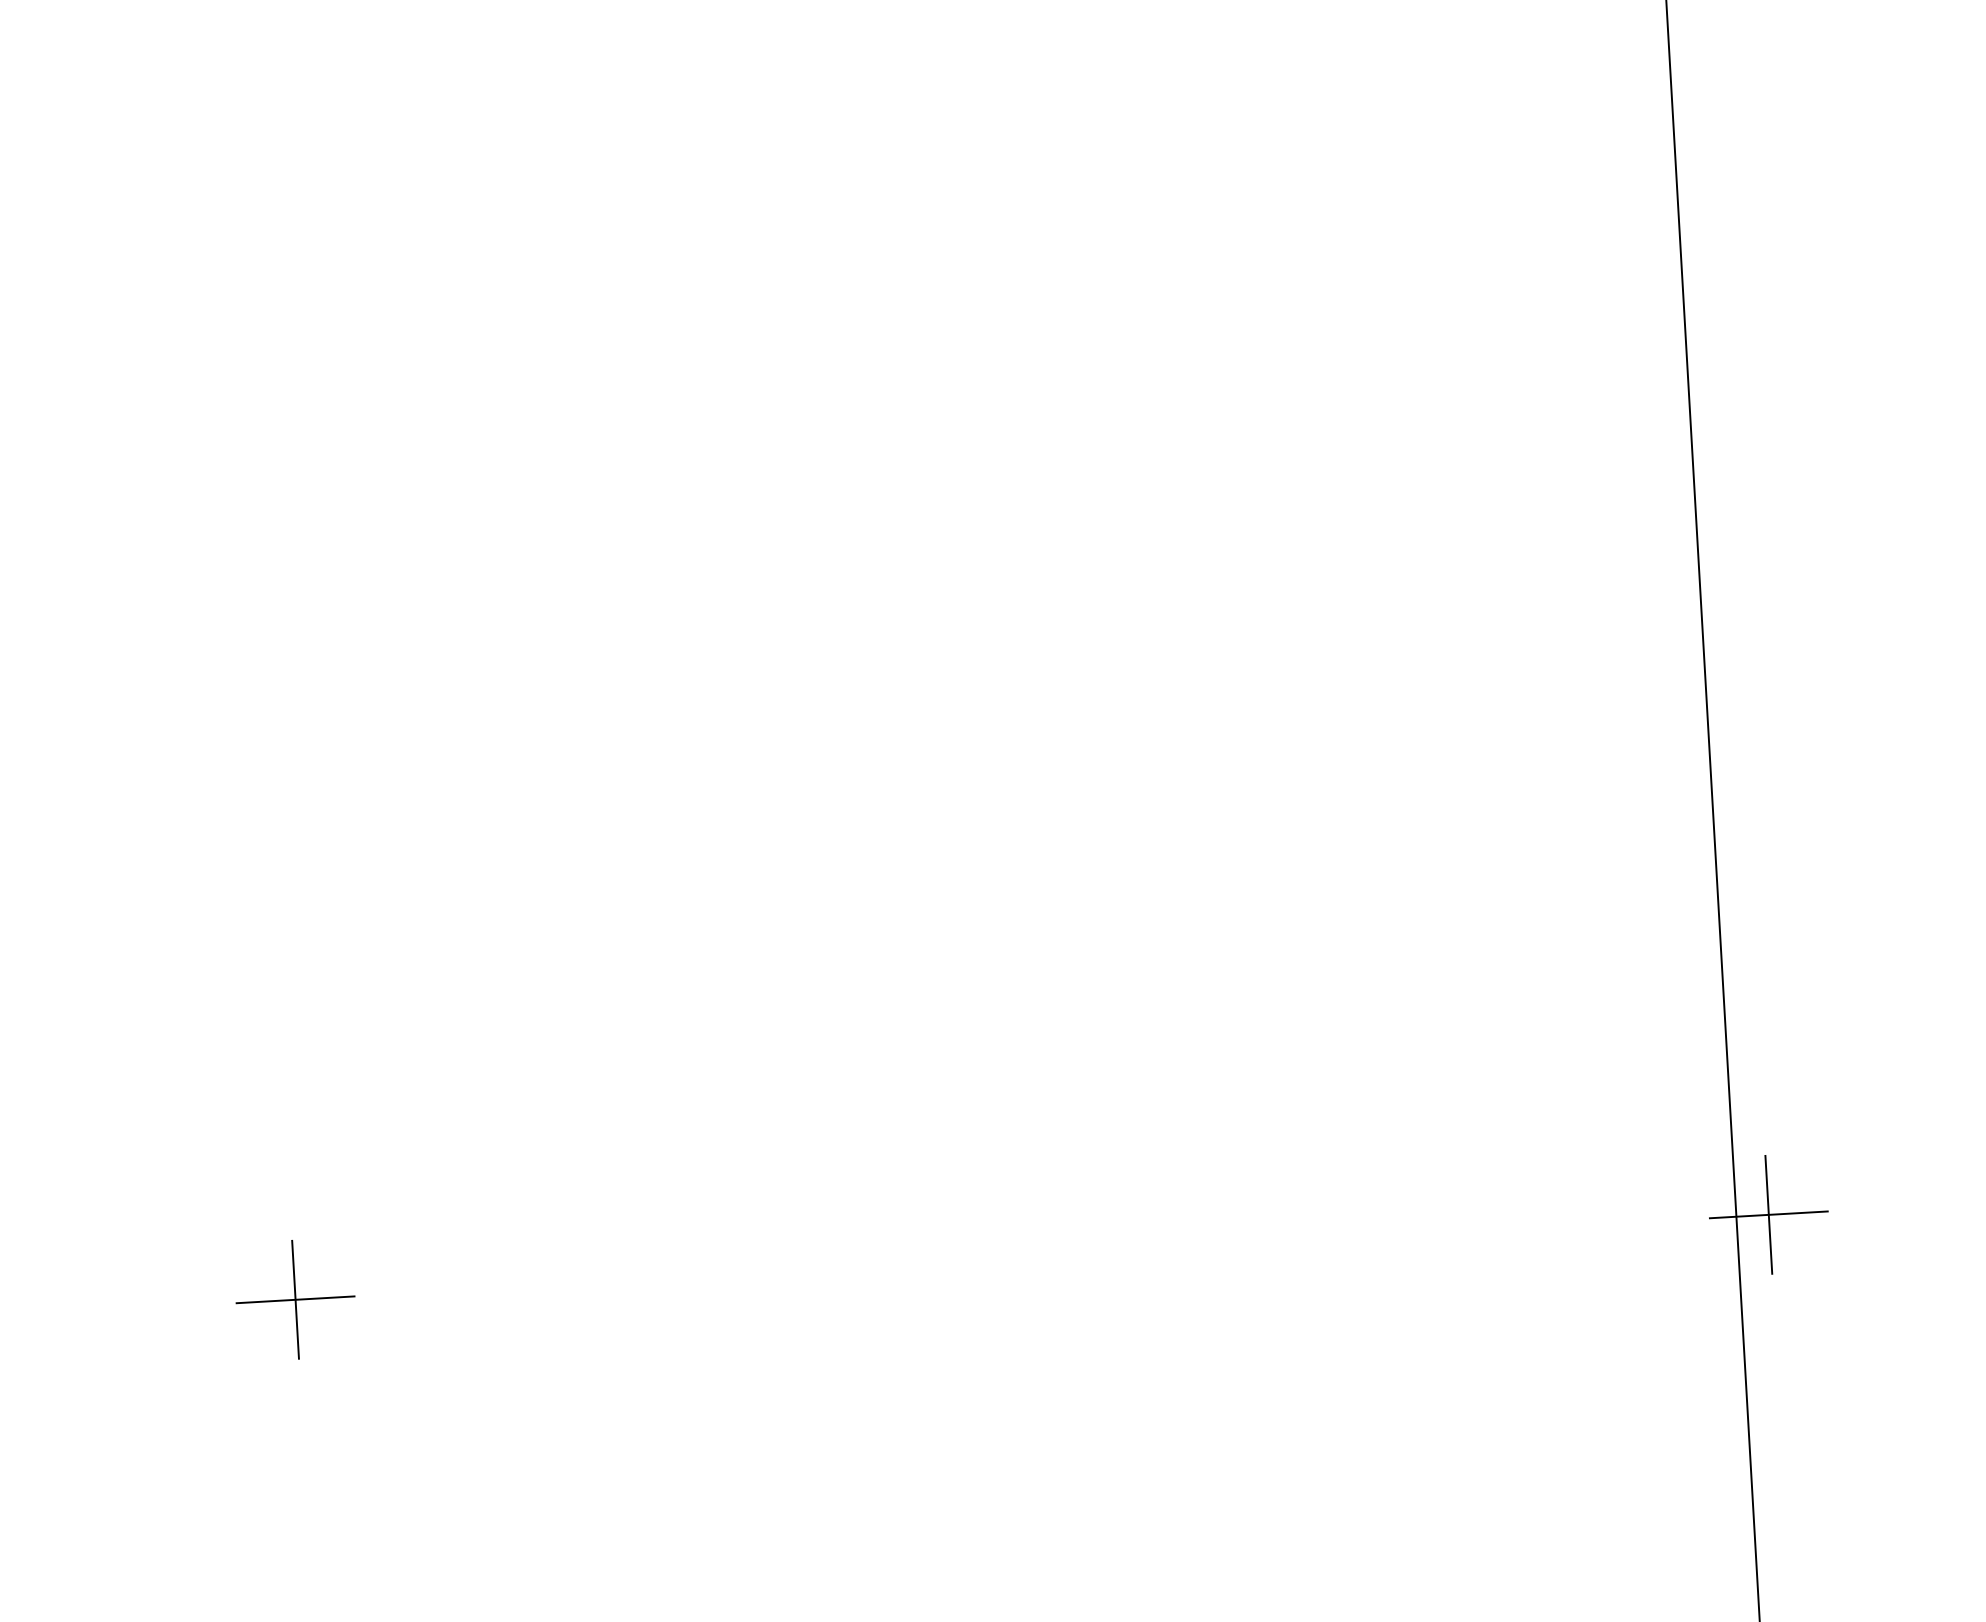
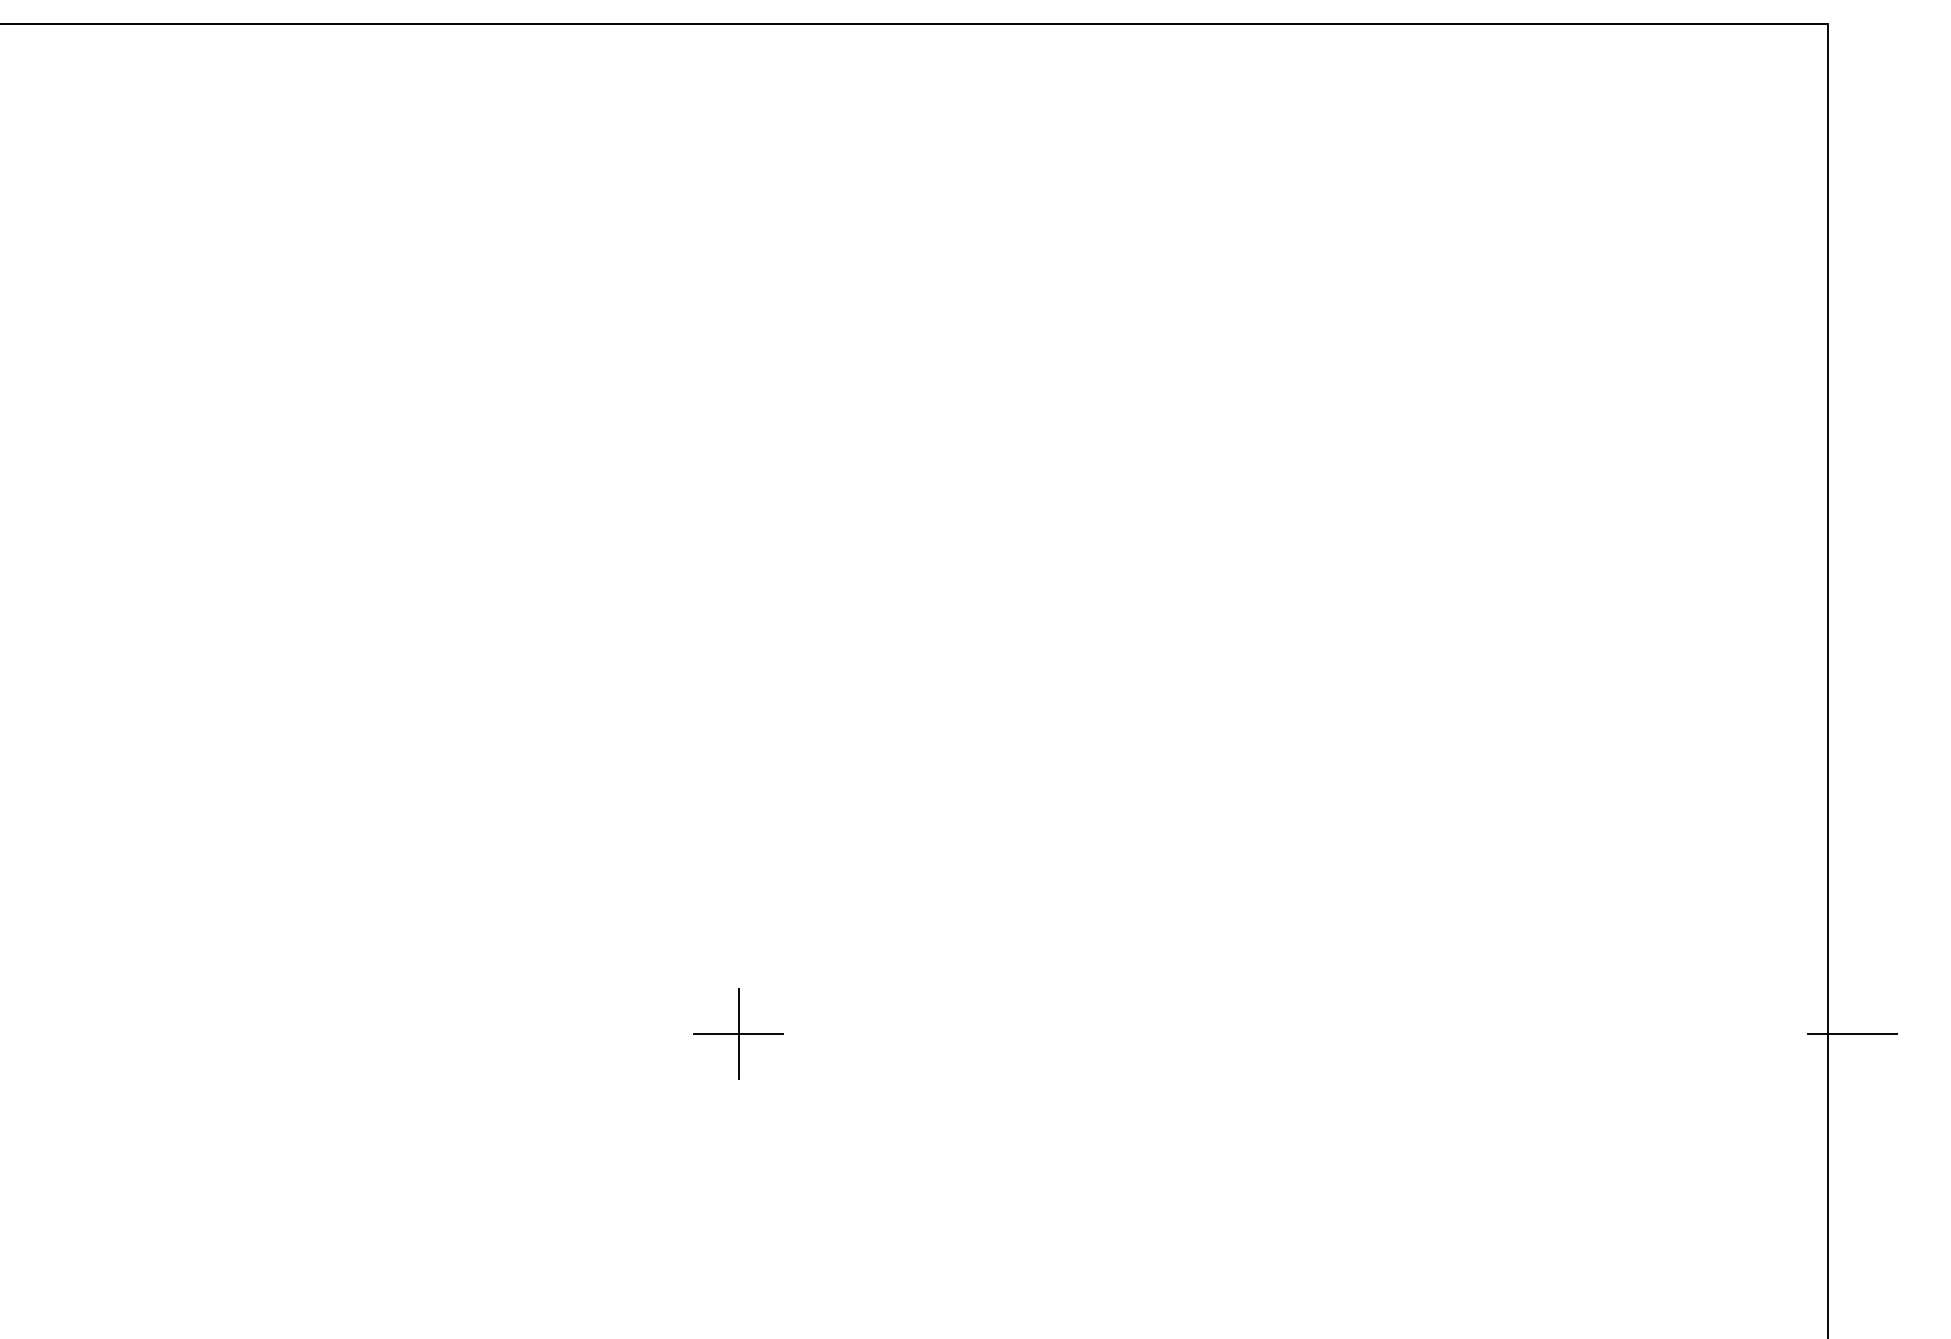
line: (1768, 1214) -> (1852, 1033), removed

